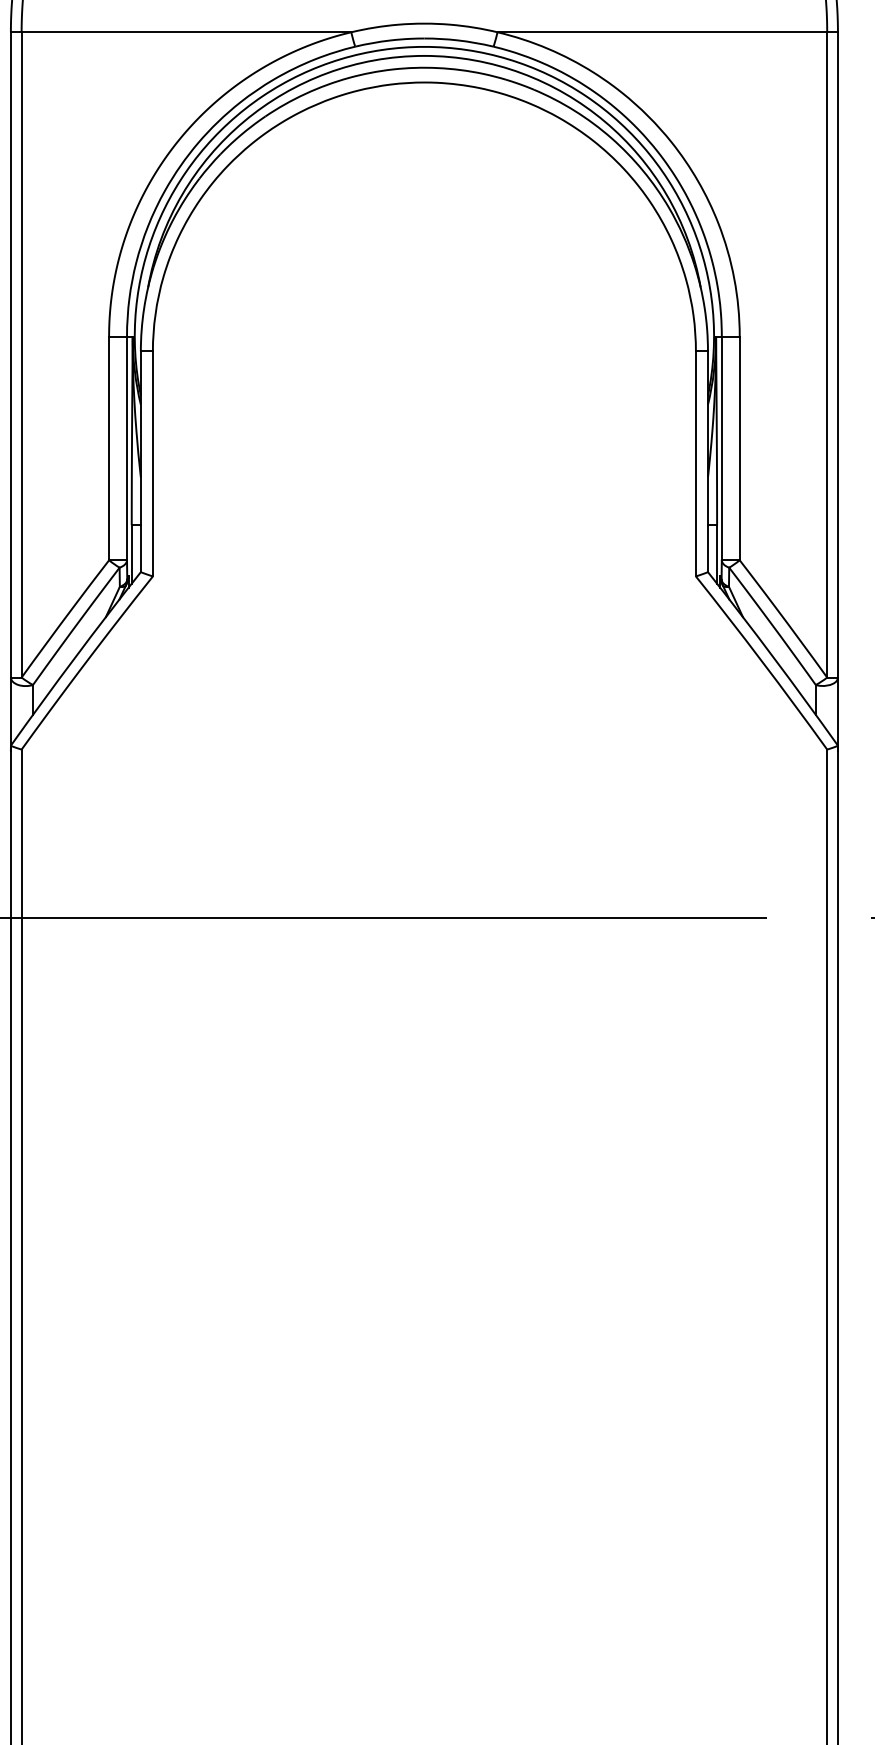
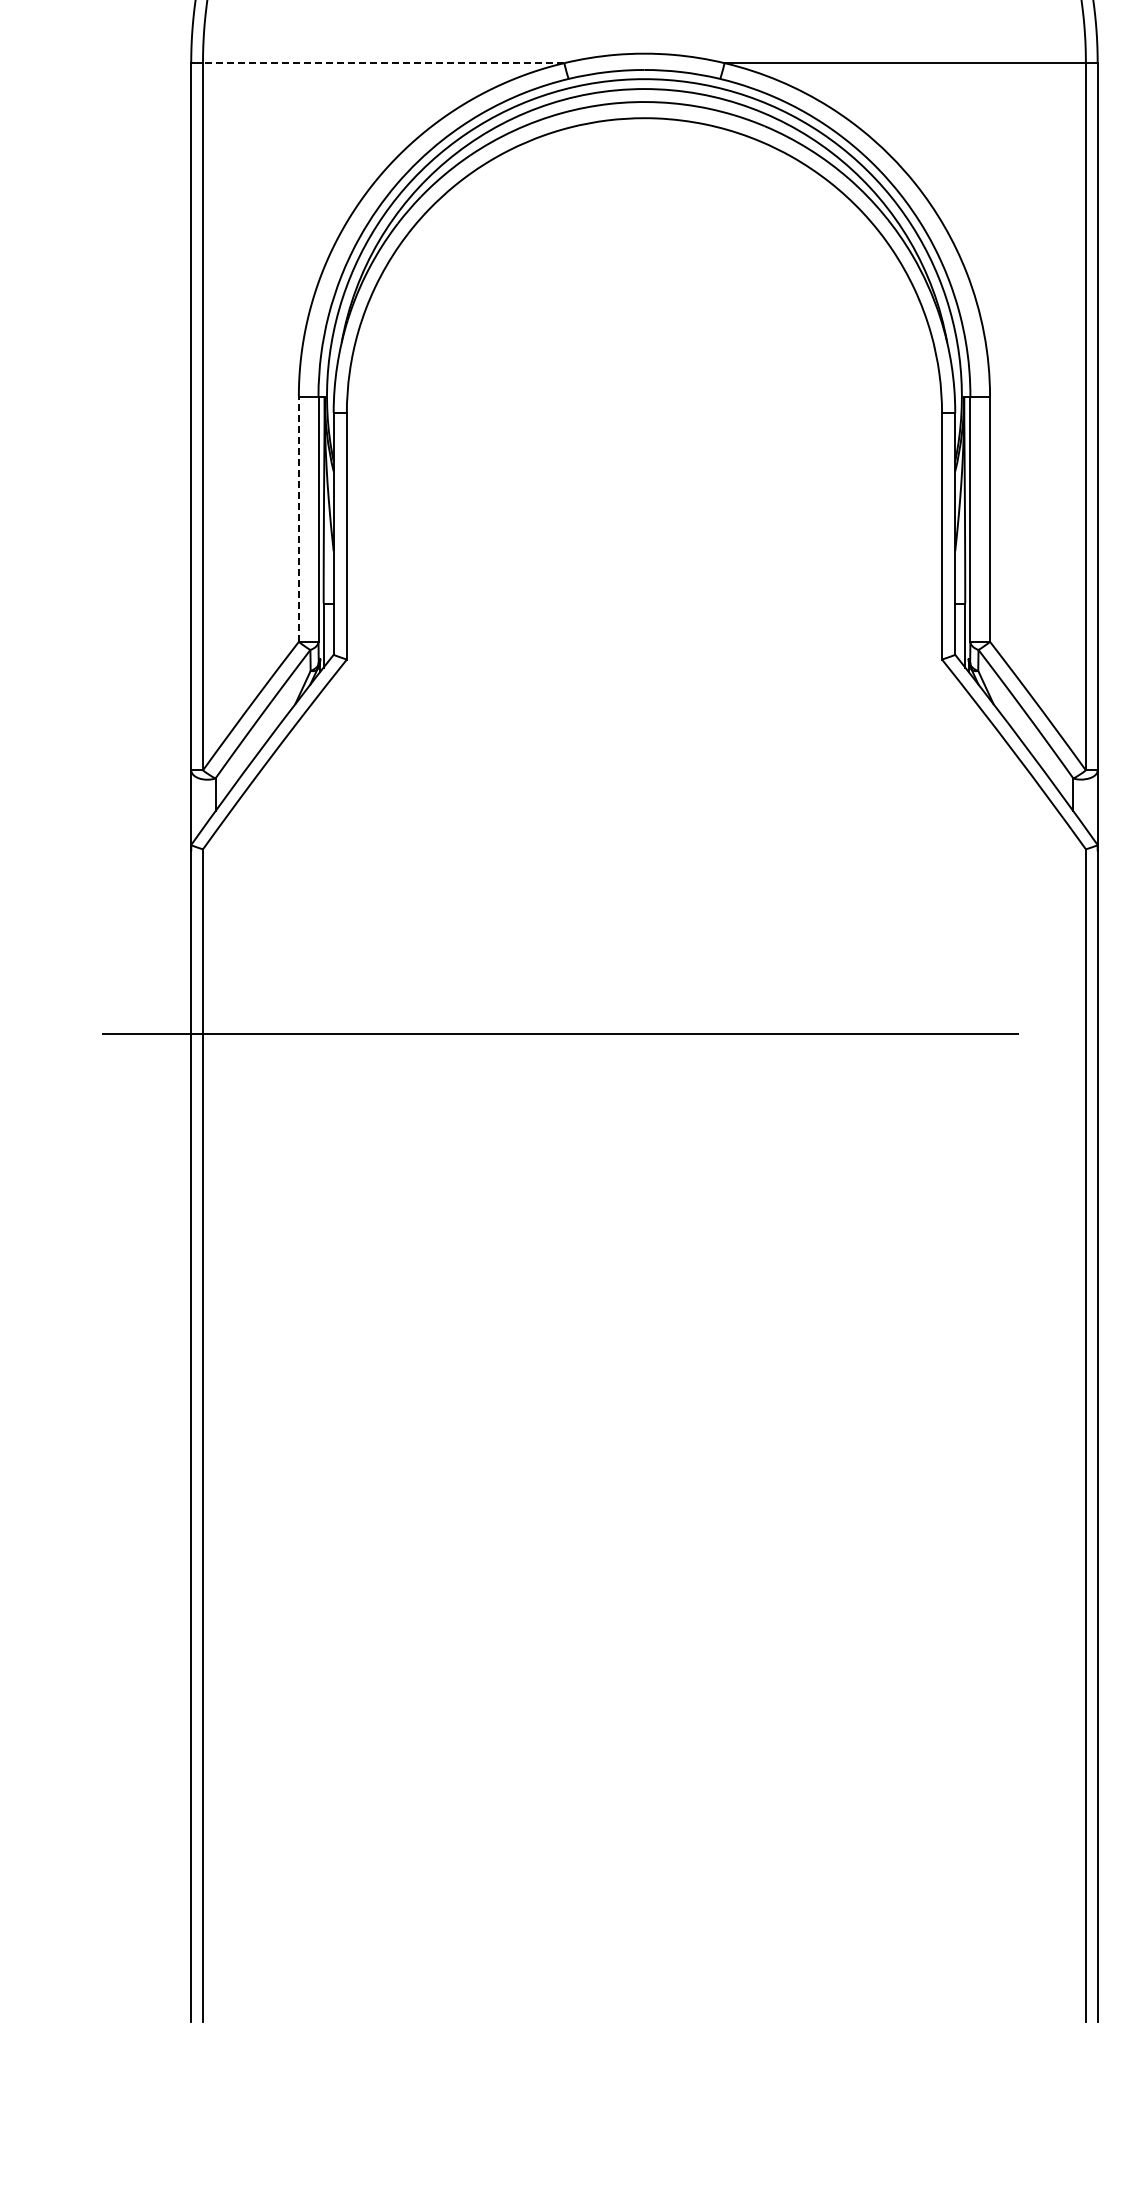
line: (186, 32) -> (383, 63), solid -> dashed
line: (108, 448) -> (298, 519), solid -> dashed

